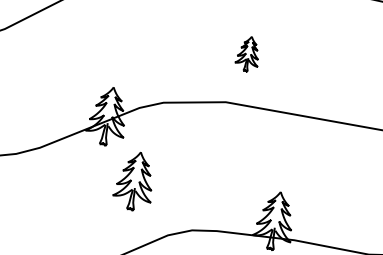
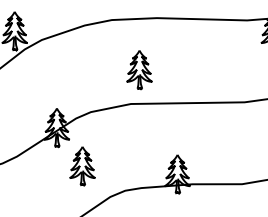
part: (248, 54) -> (139, 70), size x1.67

